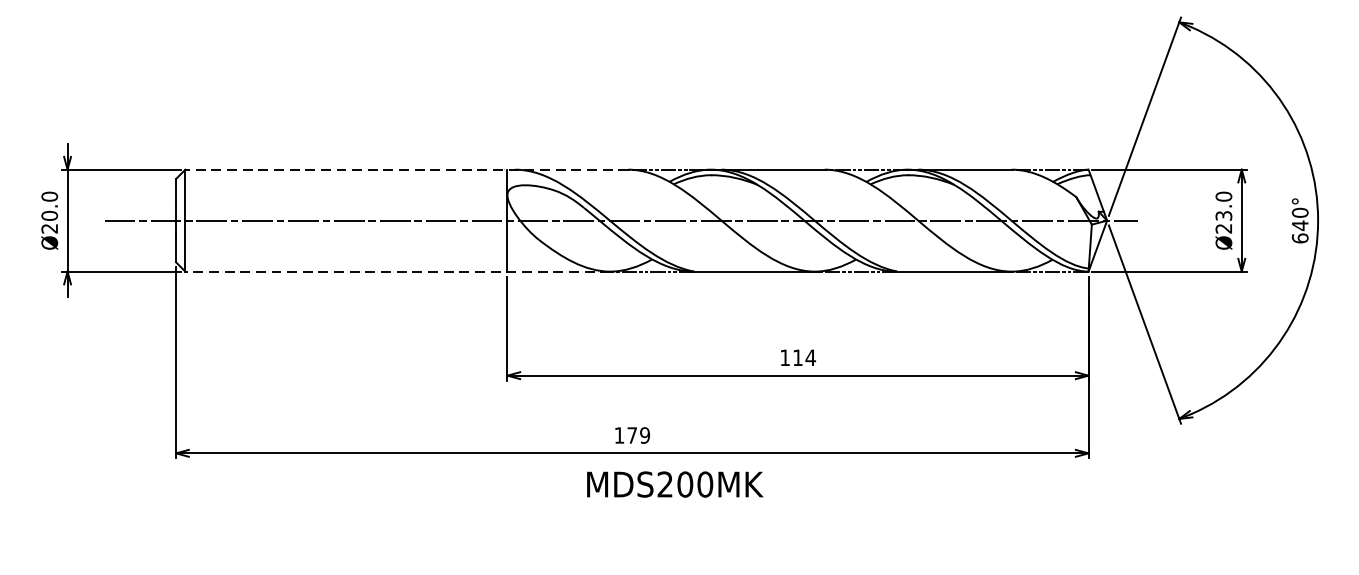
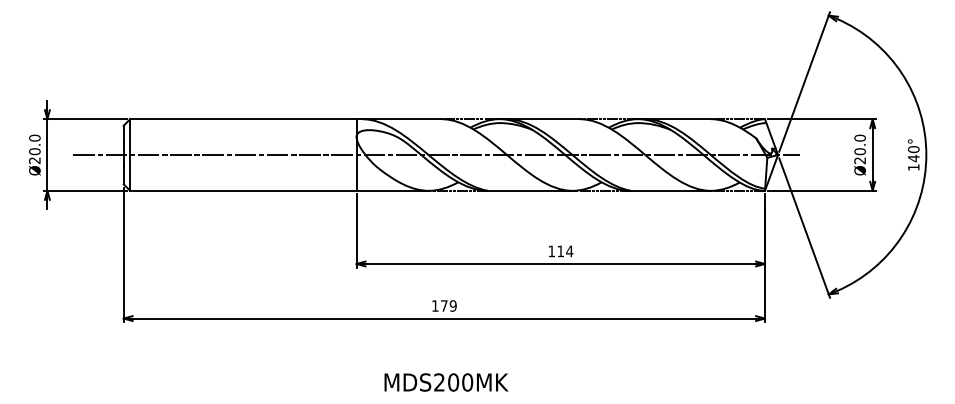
line: (406, 170) -> (285, 119), dashed -> solid
text: (1223, 215) -> (859, 151), Ø23.0 -> Ø20.0
text: (1299, 238) -> (913, 167), 640° -> 140°
line: (396, 271) -> (278, 190), dashed -> solid
text: (675, 484) -> (446, 382), moved

